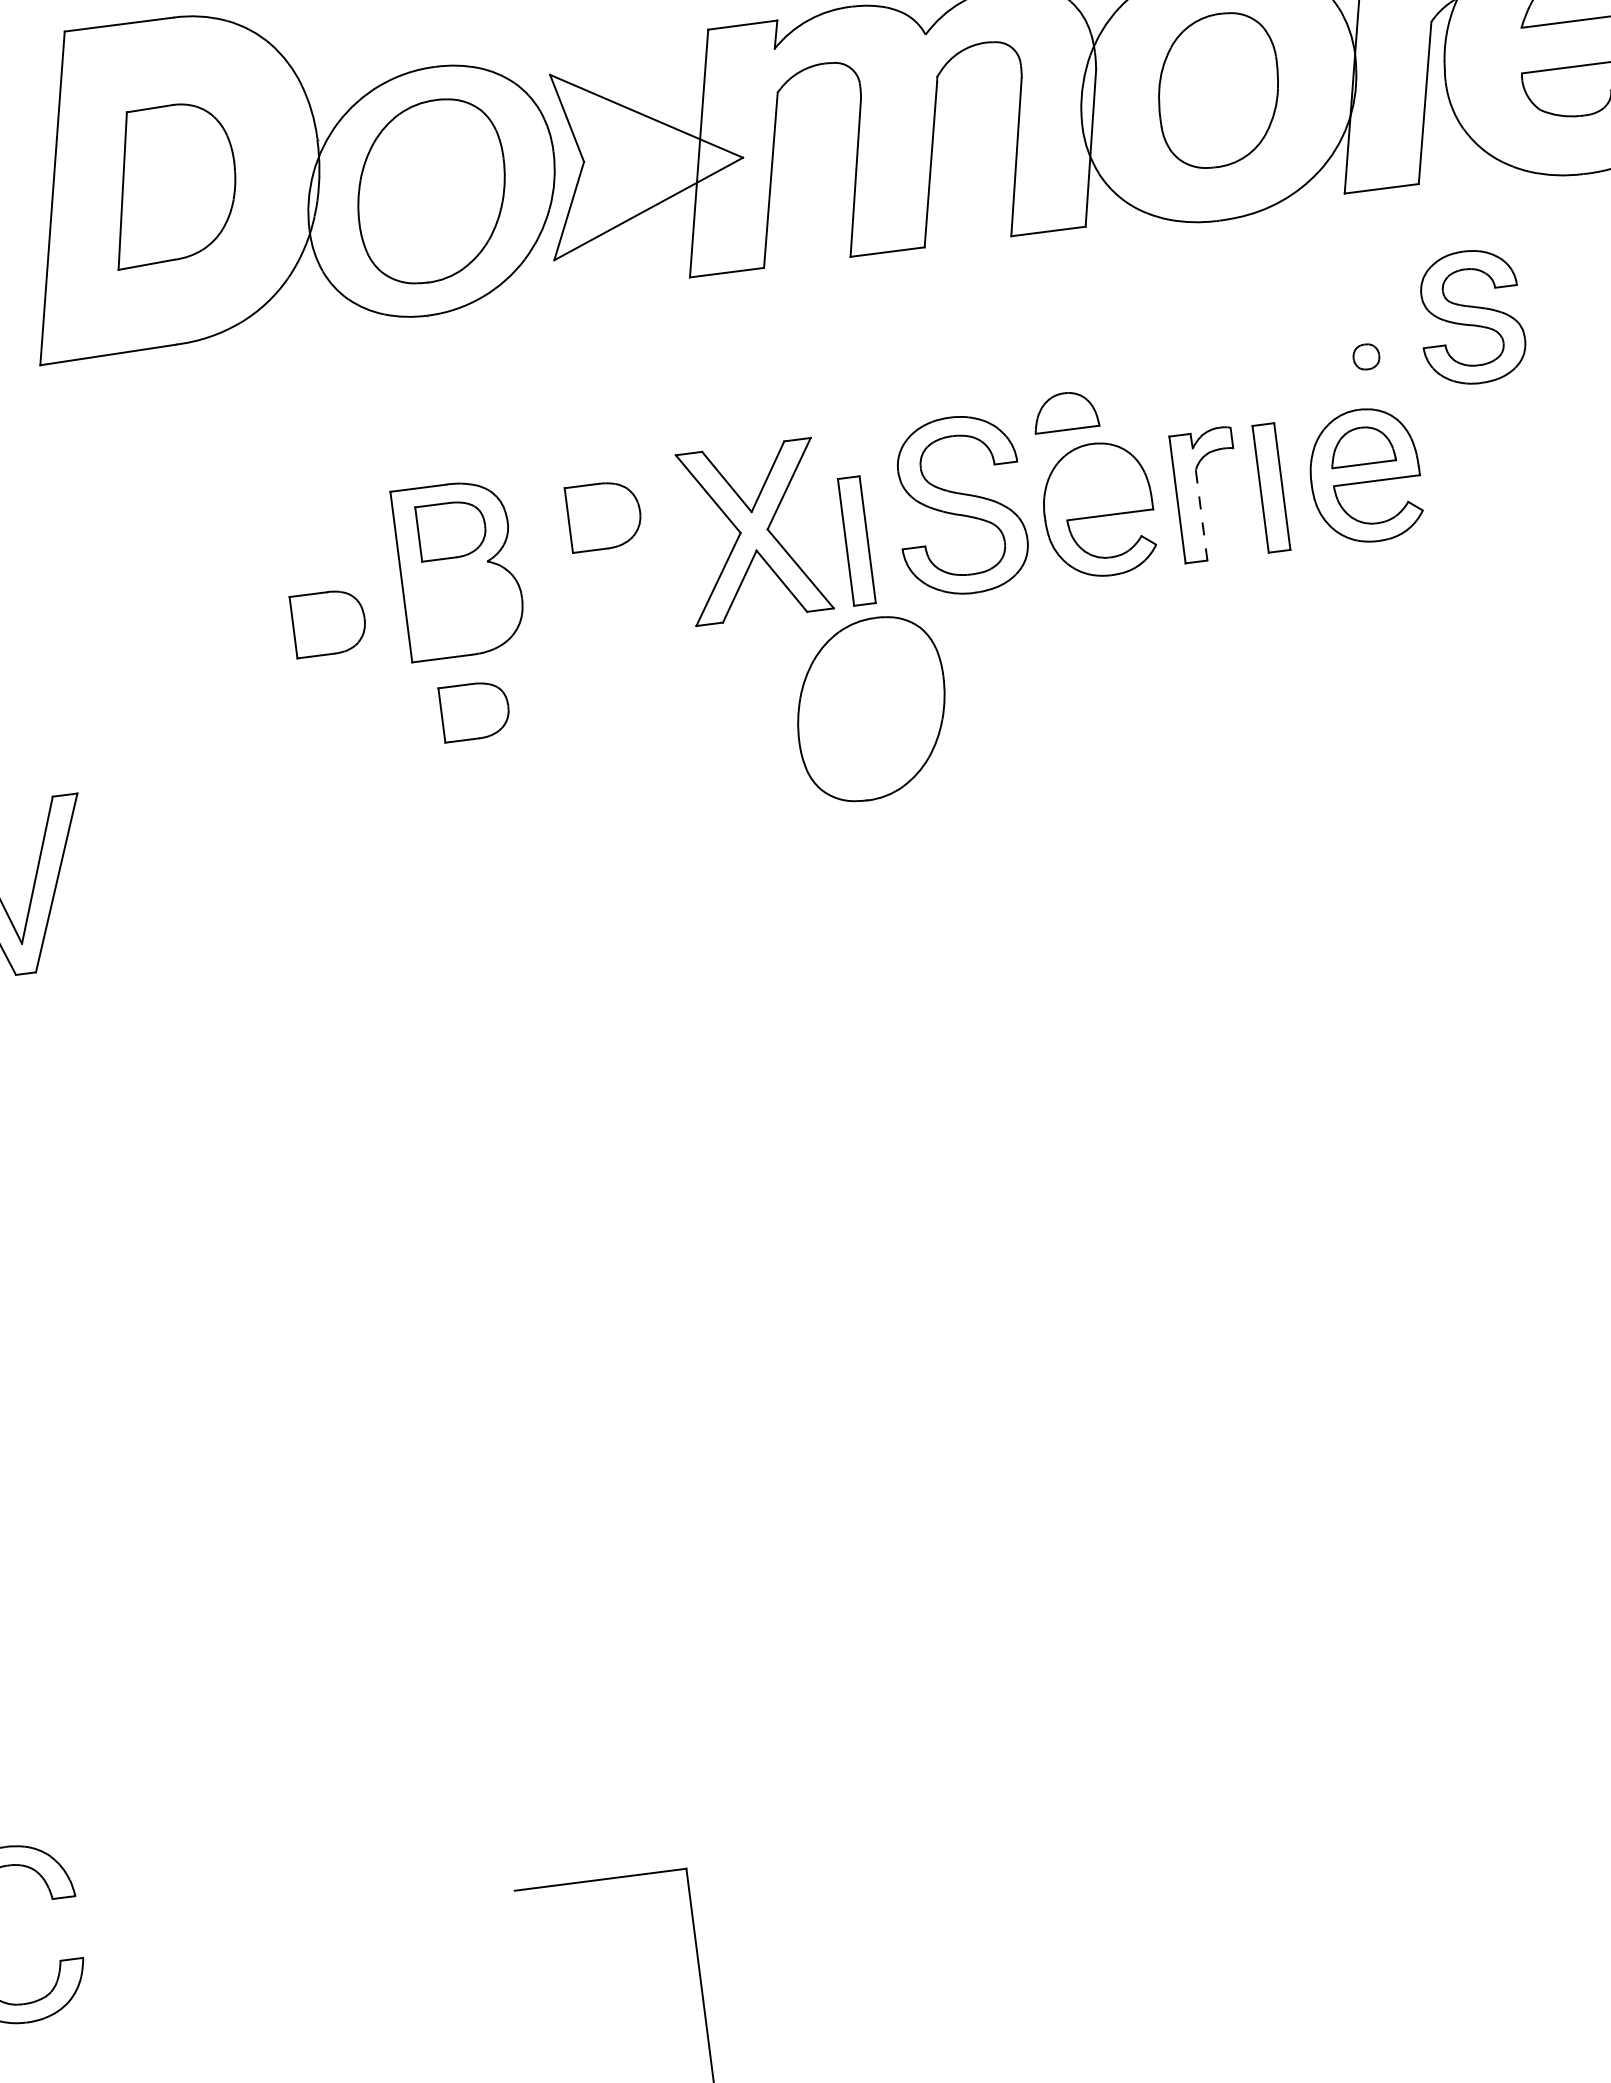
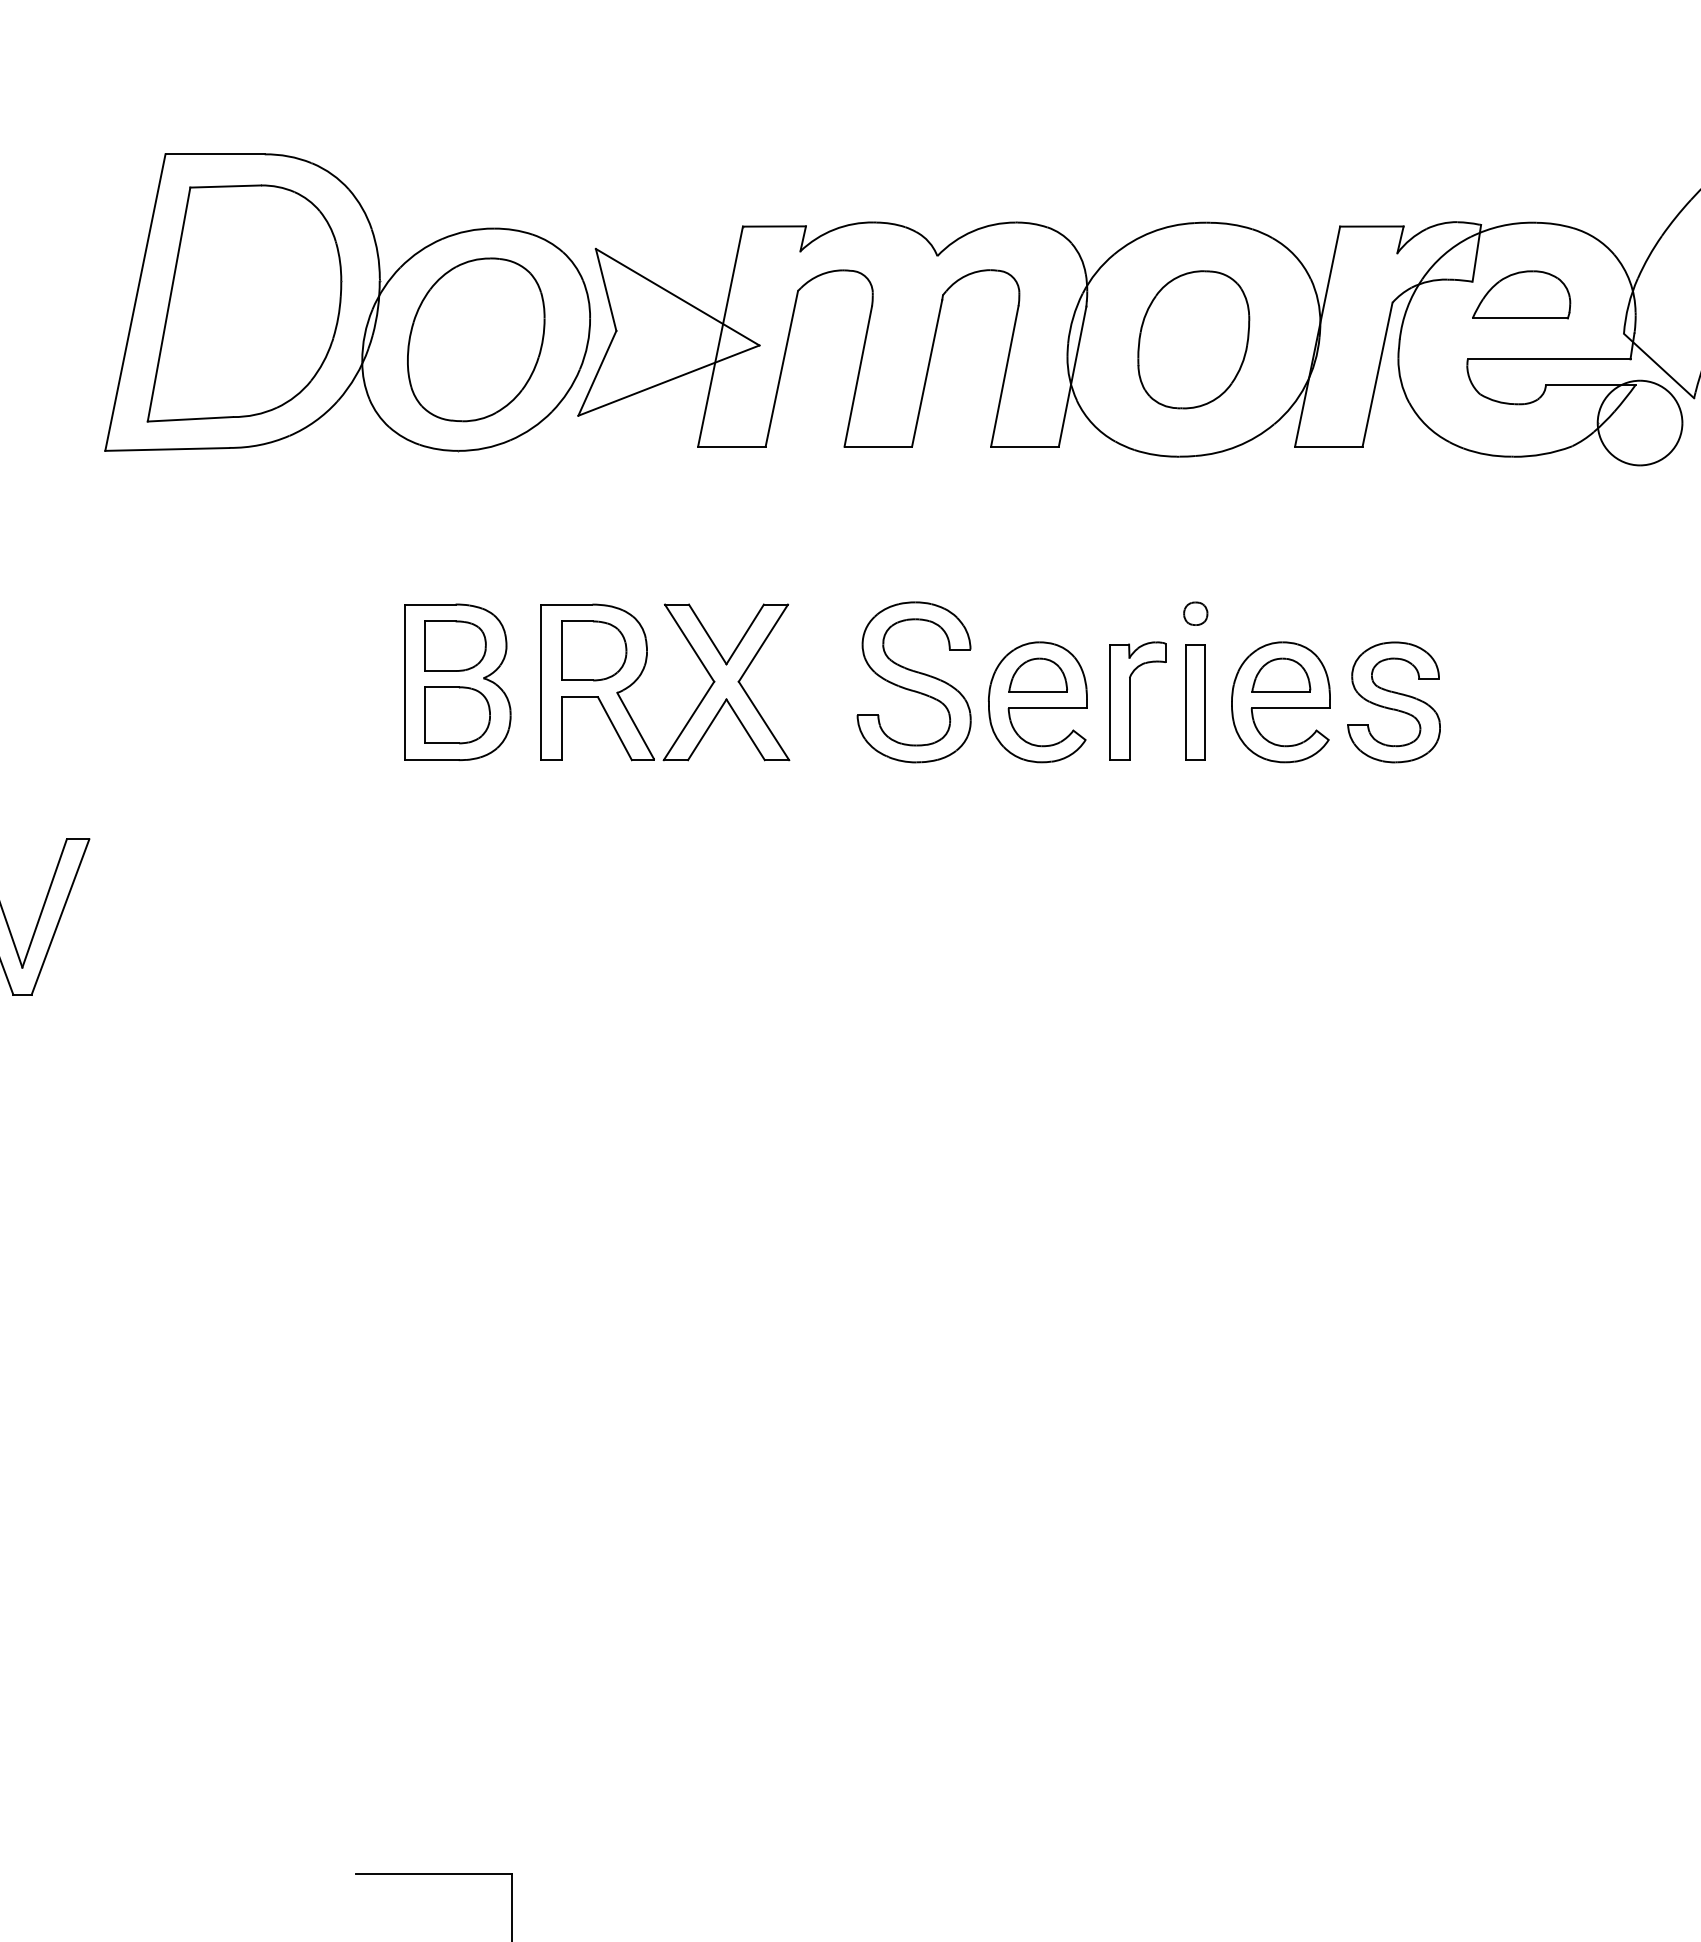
part: (172, 184) -> (244, 303), size x1.67
part: (1470, 317) -> (1393, 702), moved
part: (1366, 356) -> (1195, 613), moved
part: (1064, 410) -> (1037, 674), moved
line: (1201, 515) -> (1129, 719), dashed -> solid
part: (856, 541) -> (817, 702), removed
part: (612, 550) -> (597, 682), added
part: (328, 623) -> (457, 715), moved
part: (871, 708) -> (811, 854), removed
part: (474, 710) -> (455, 810), removed

